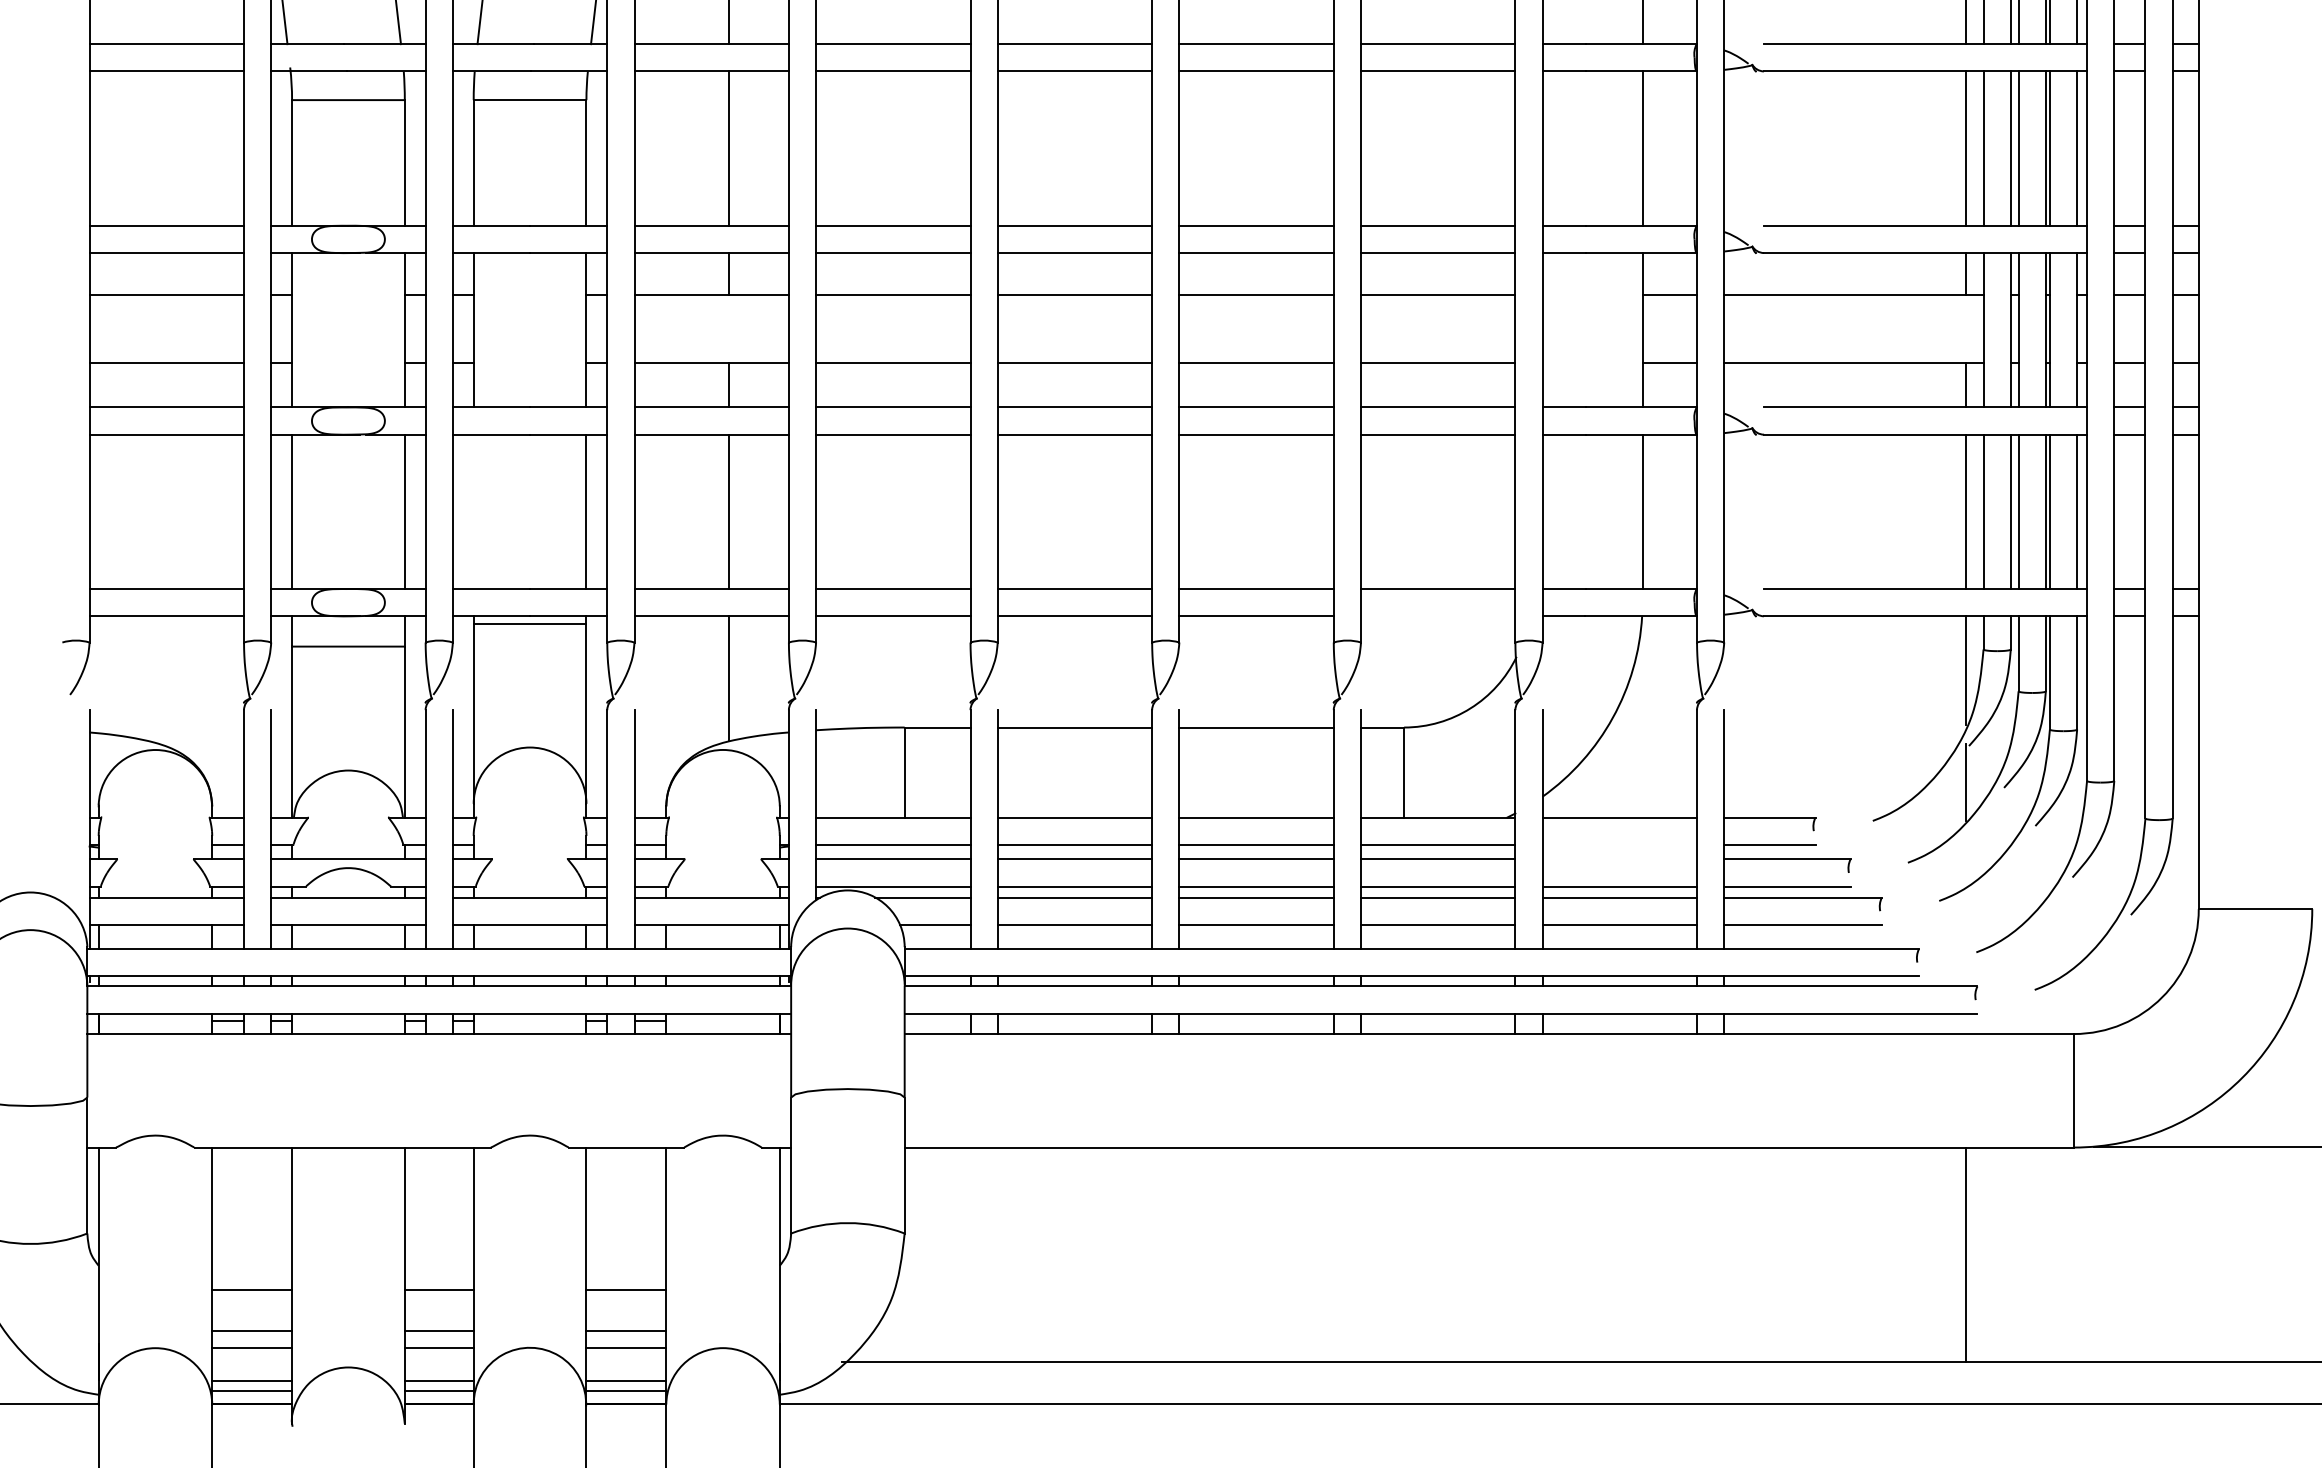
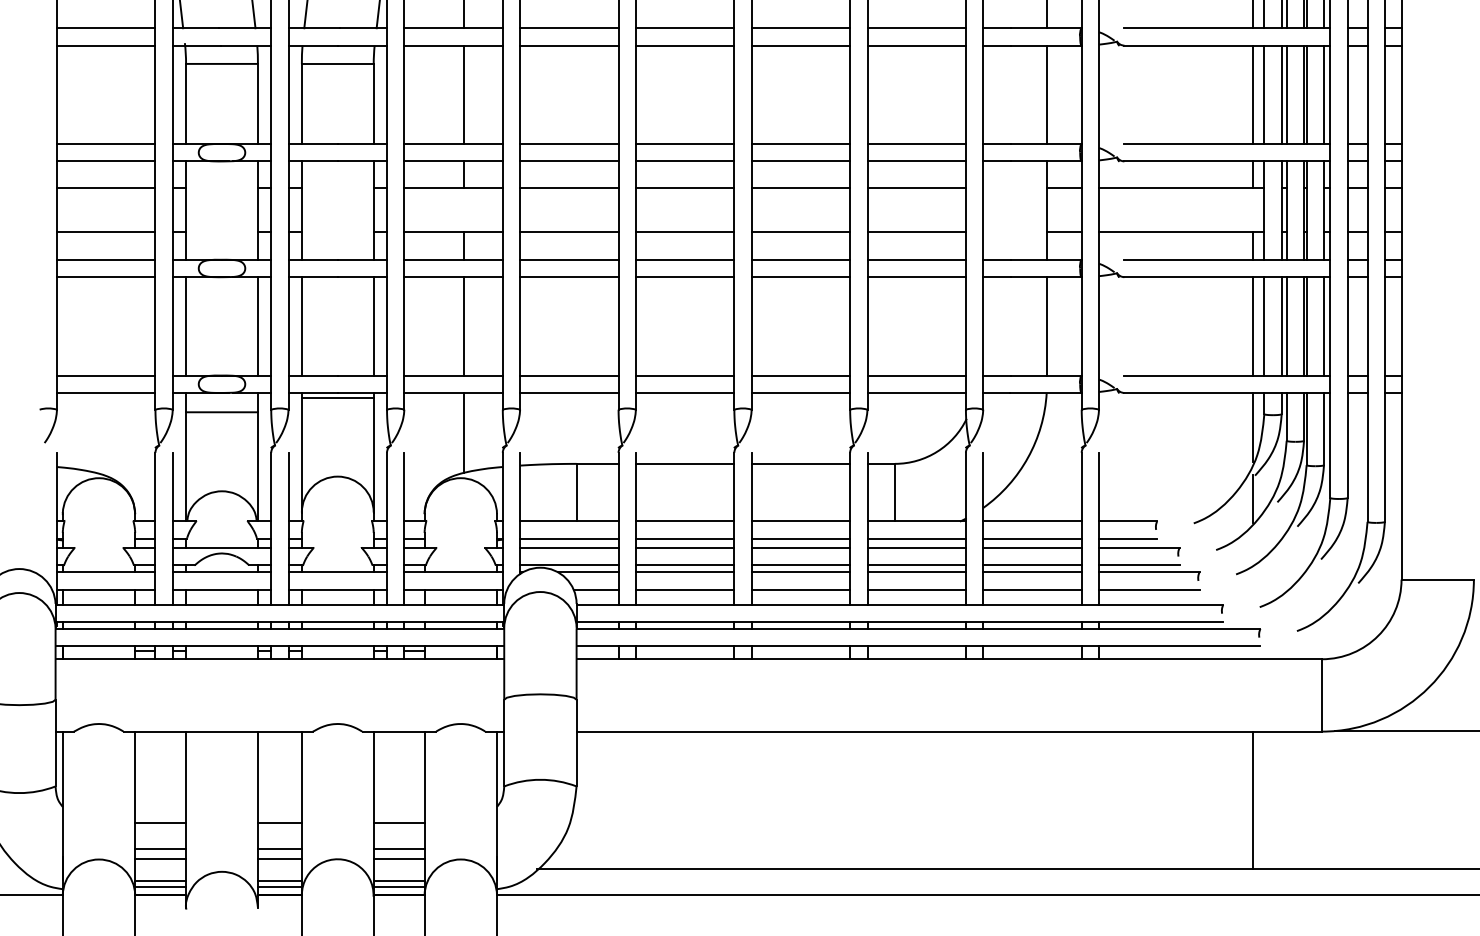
line: (473, 512) -> (301, 326), added
line: (1437, 615) -> (916, 392), added
line: (1619, 844) -> (1032, 538), added
line: (1619, 858) -> (1032, 547), added

